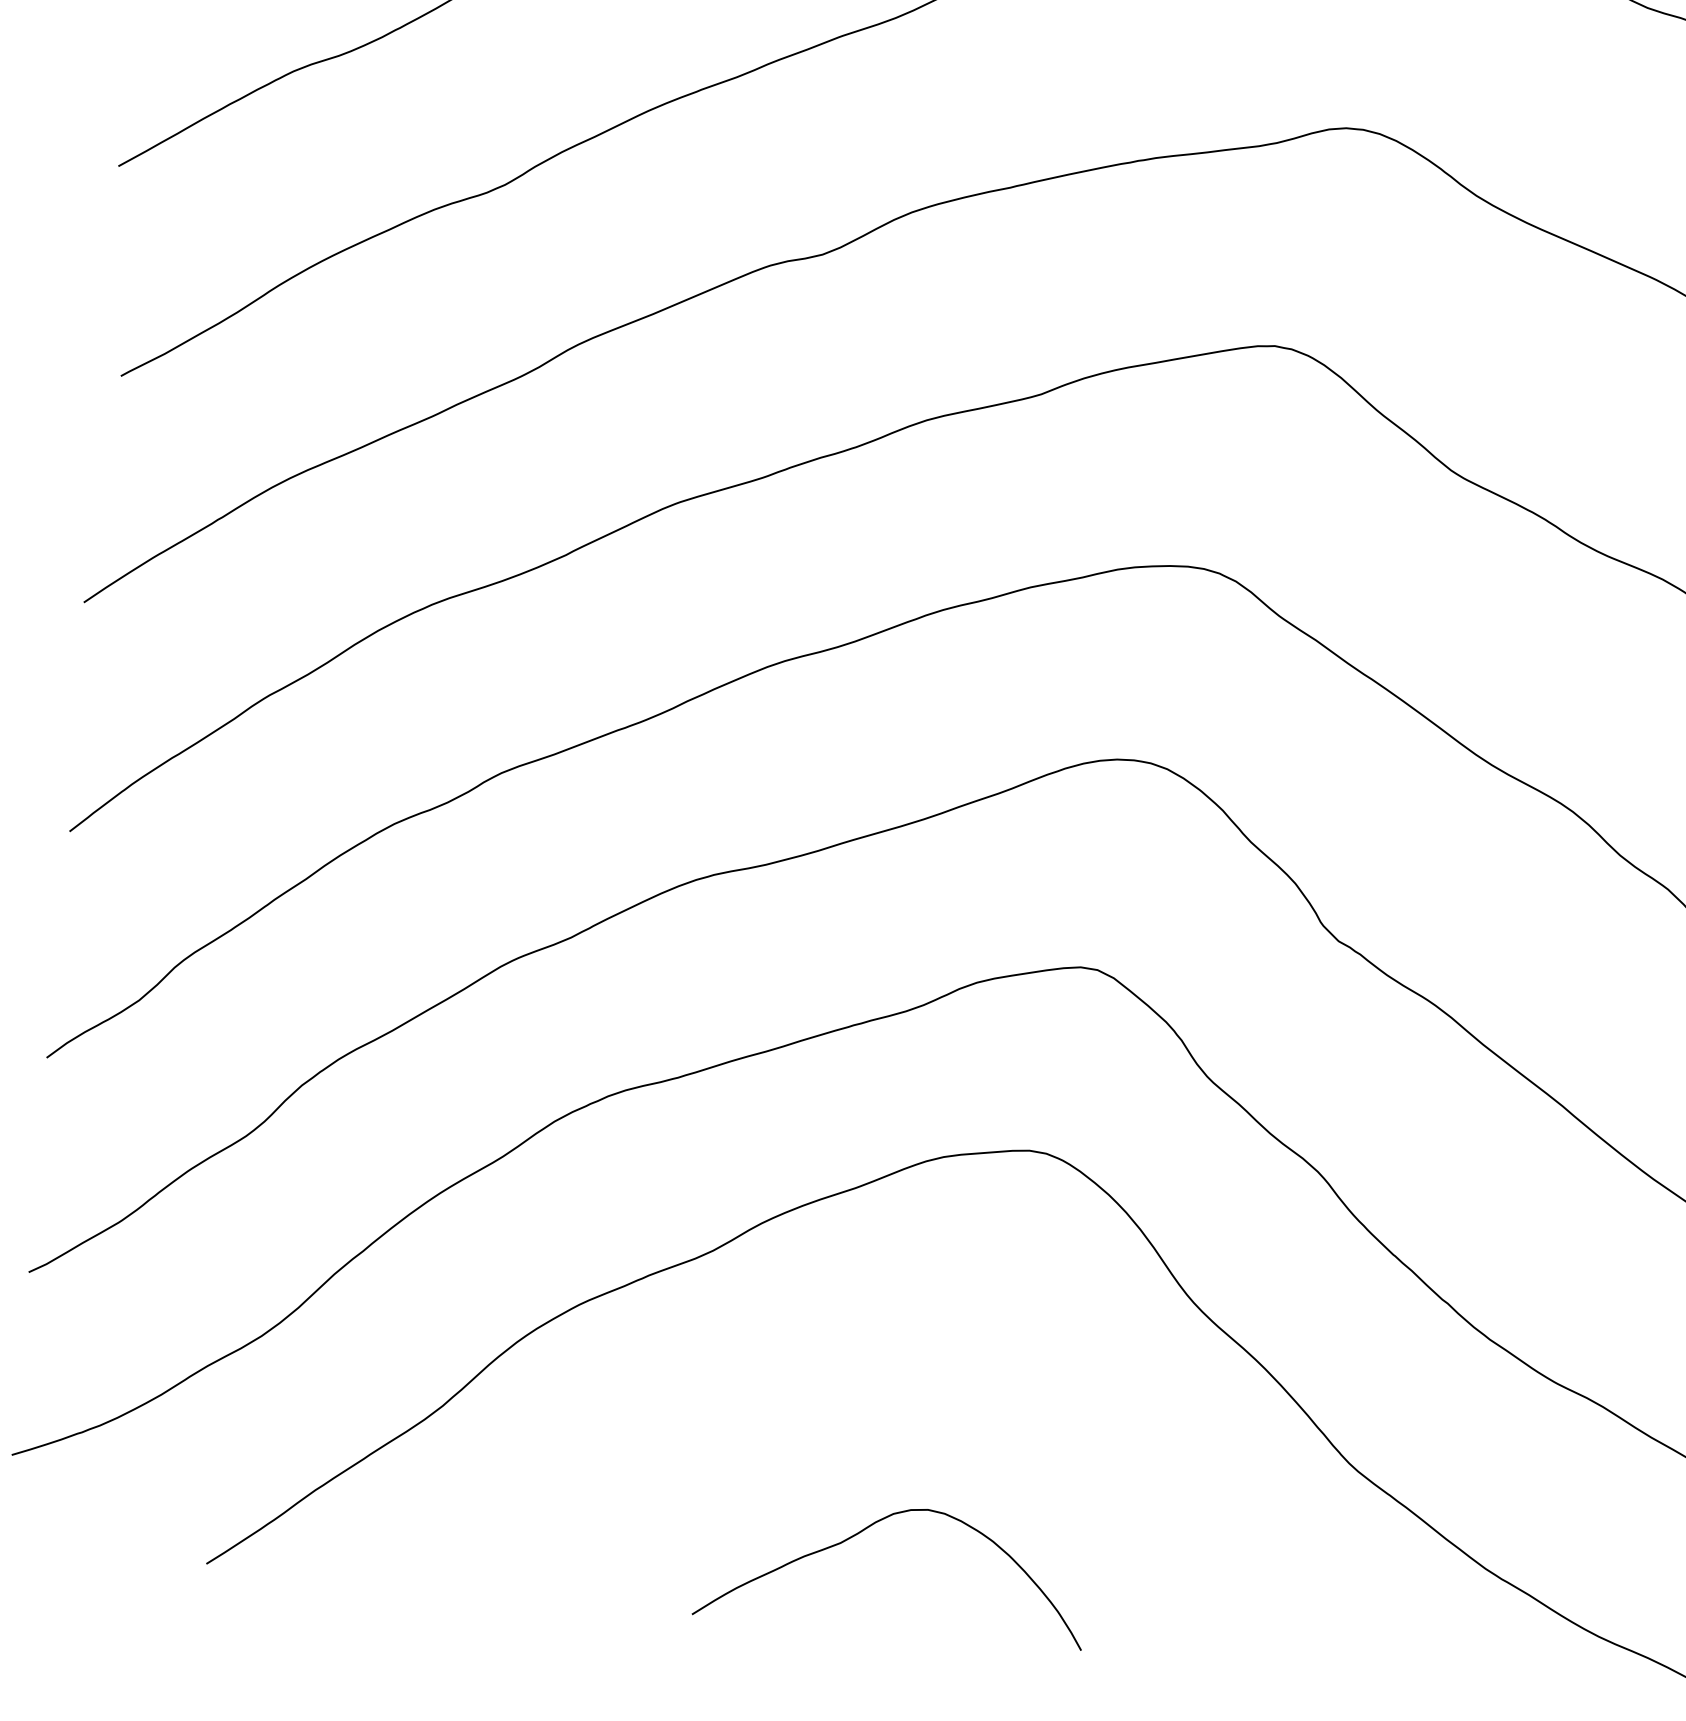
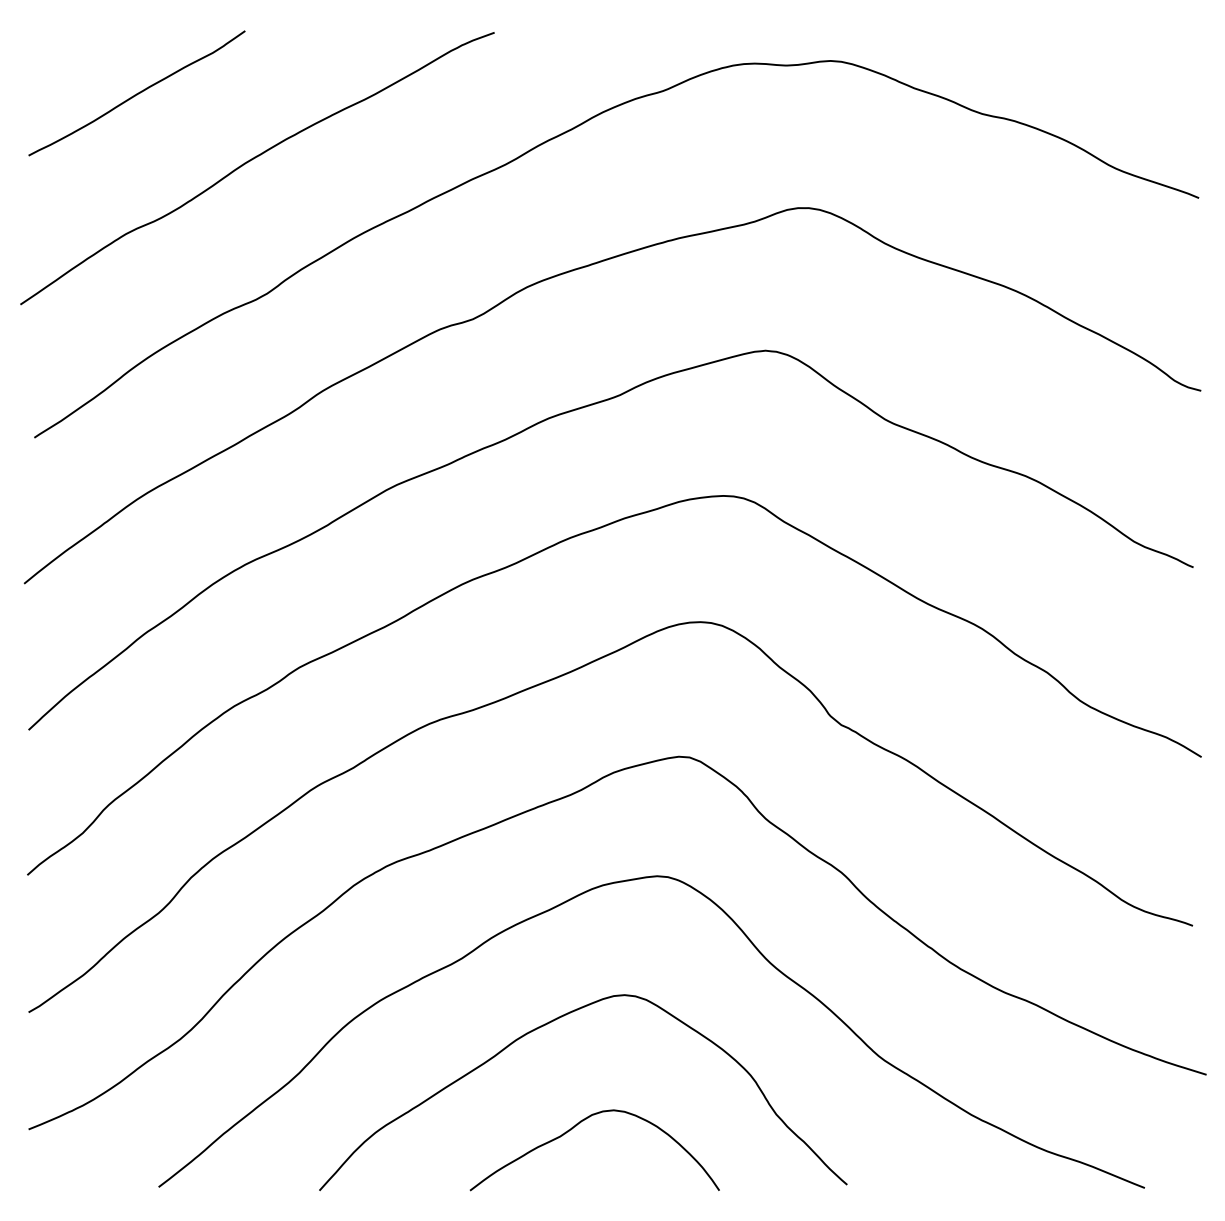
curve: (840, 1365) -> (549, 1023), added

